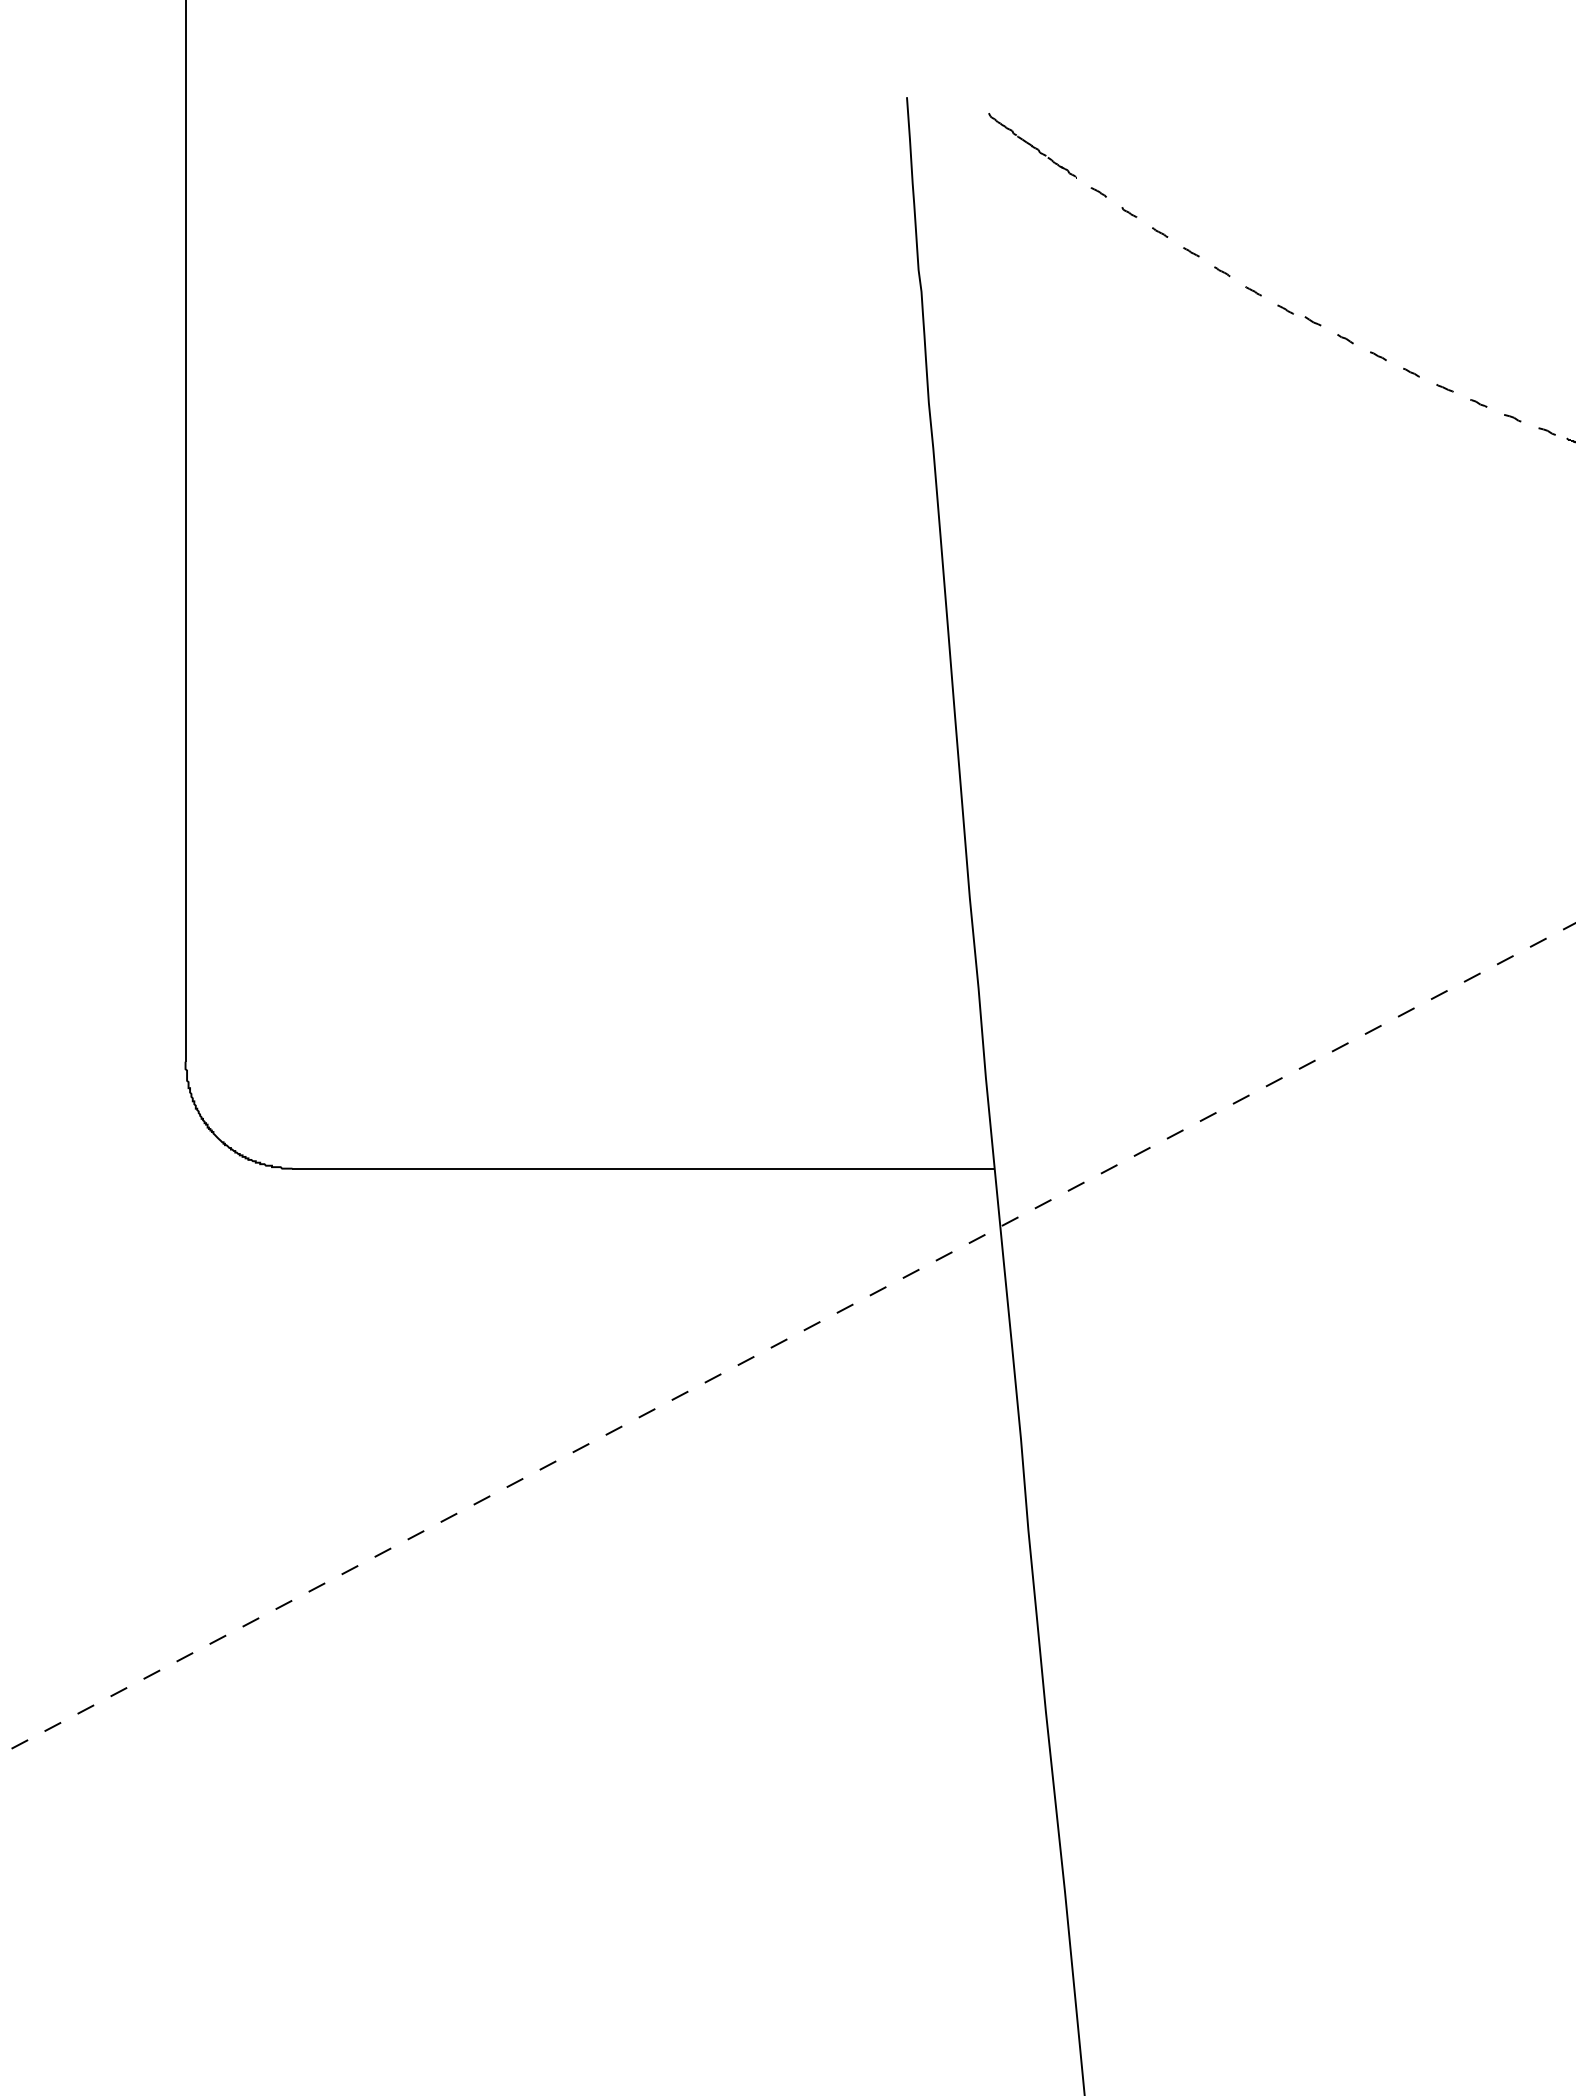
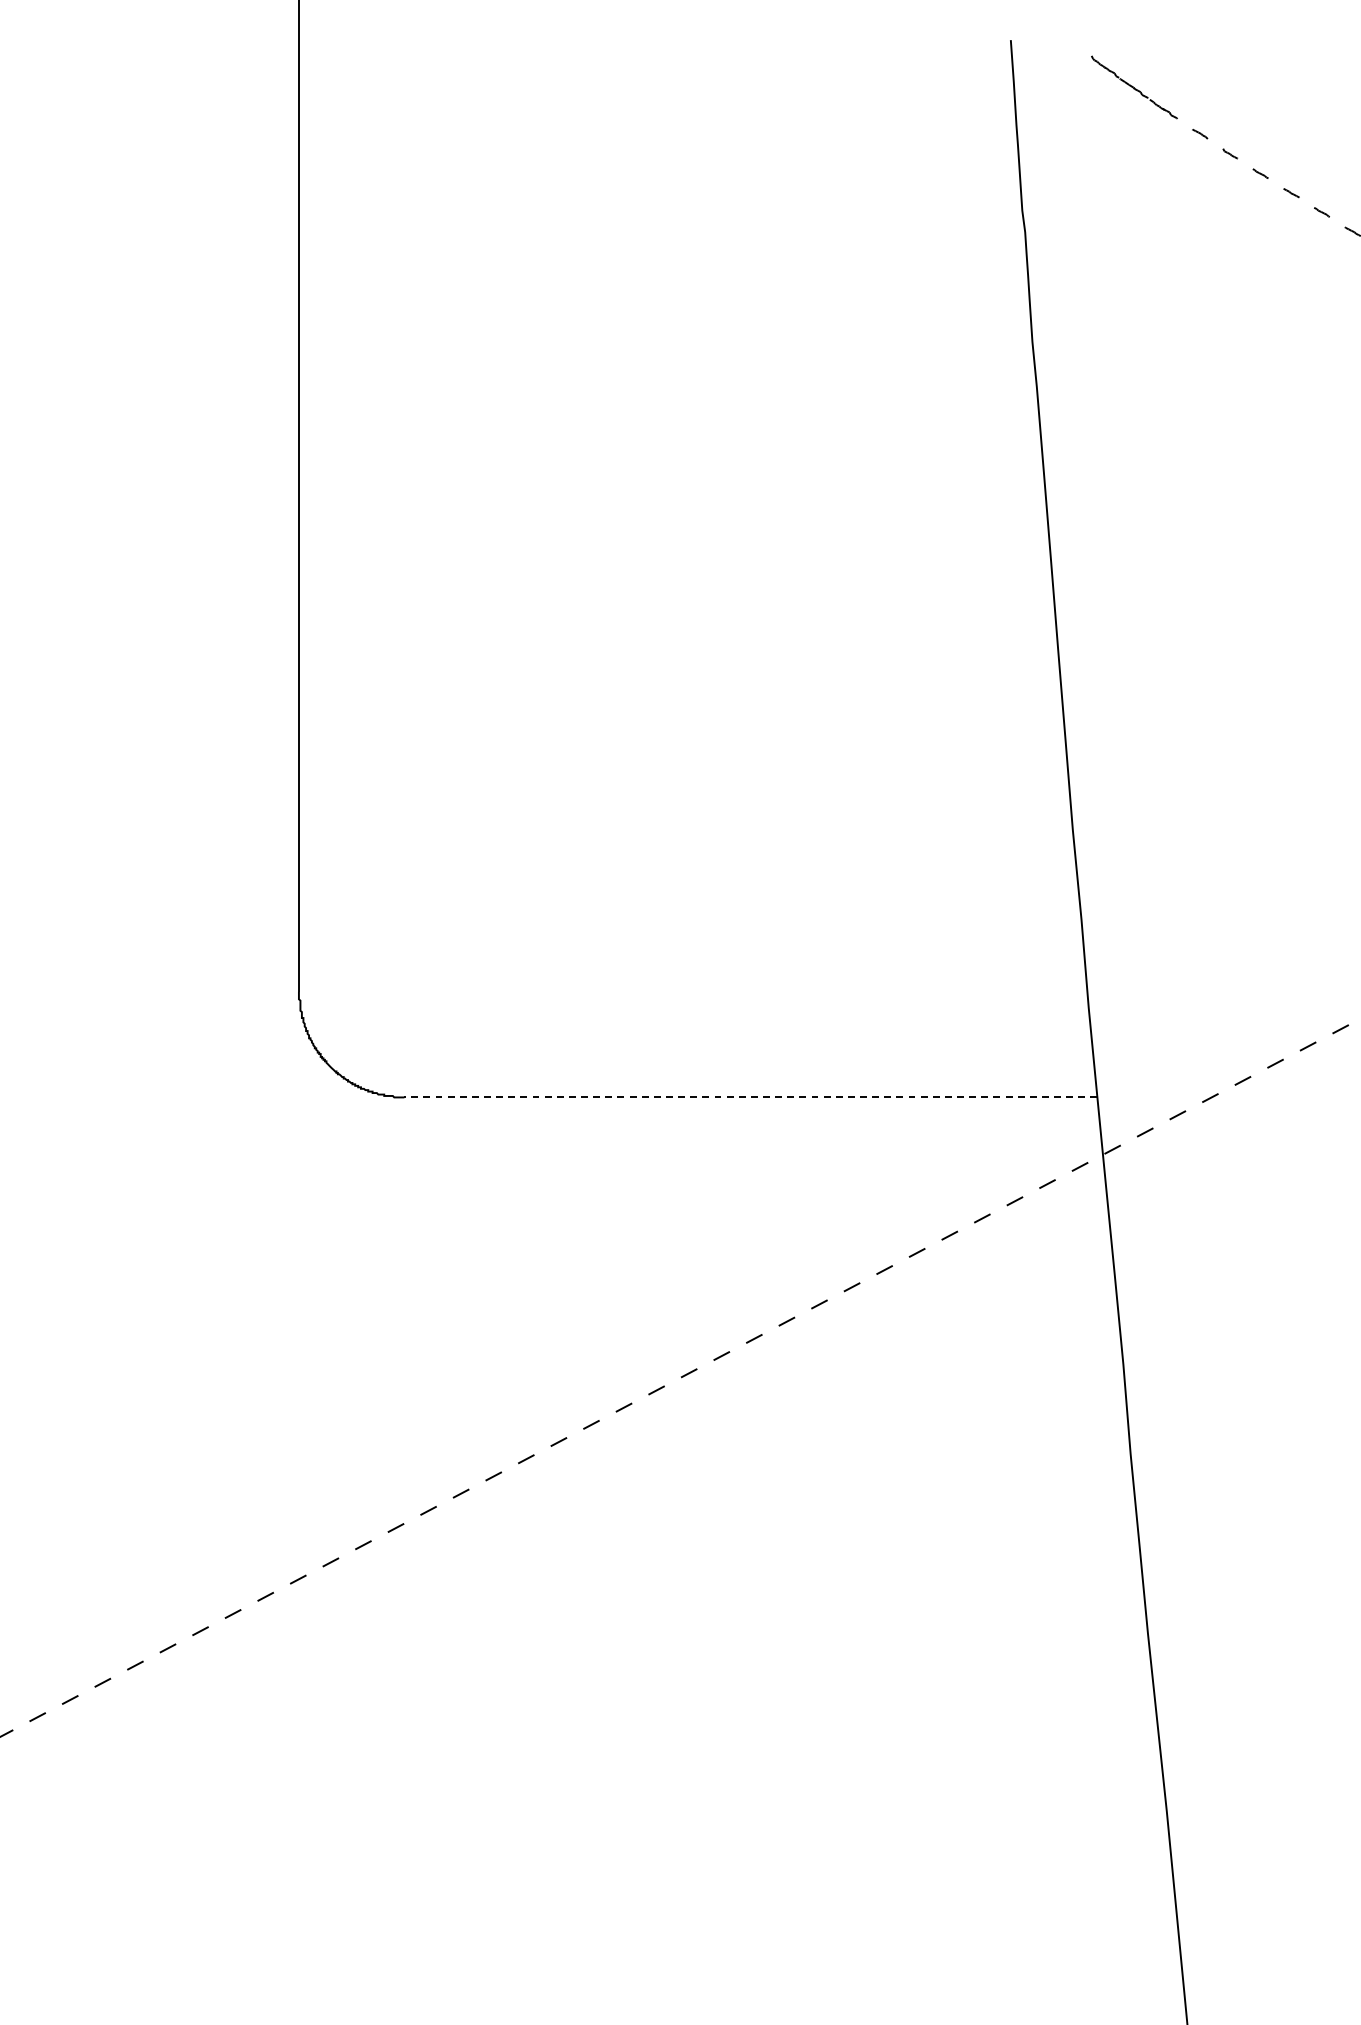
line: (643, 1168) -> (750, 1097), solid -> dashed

